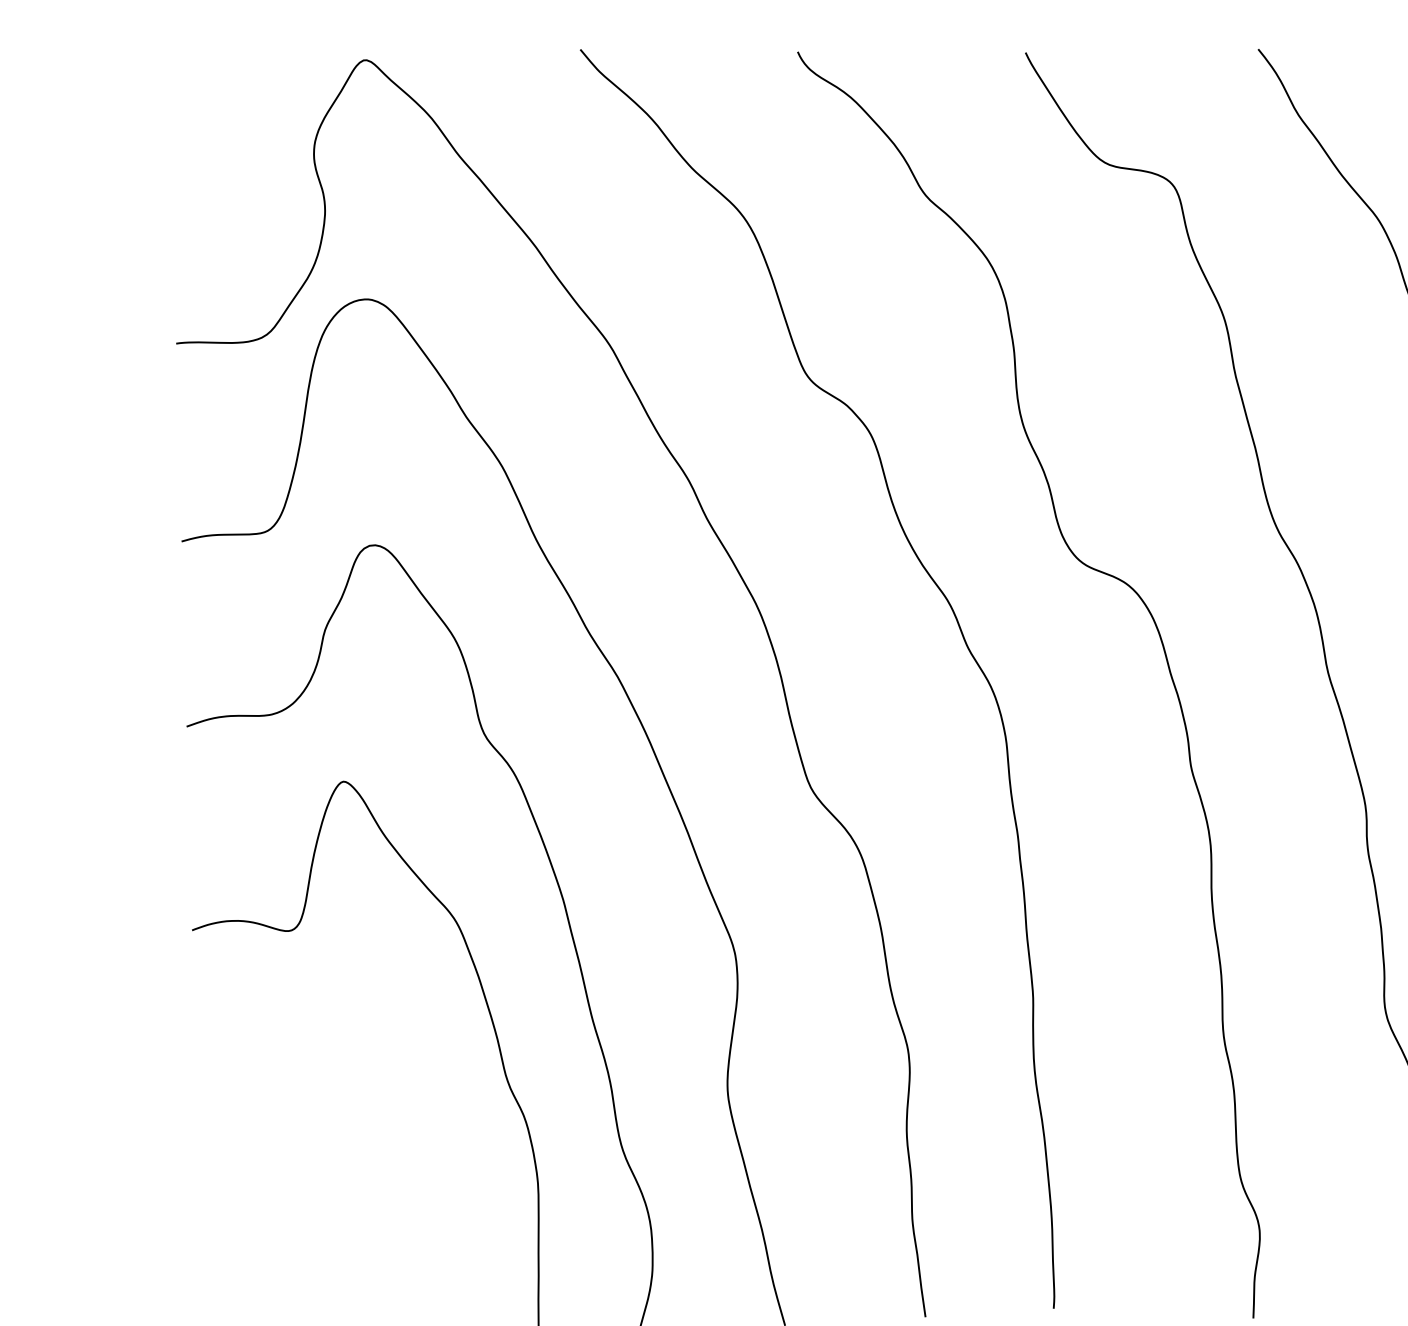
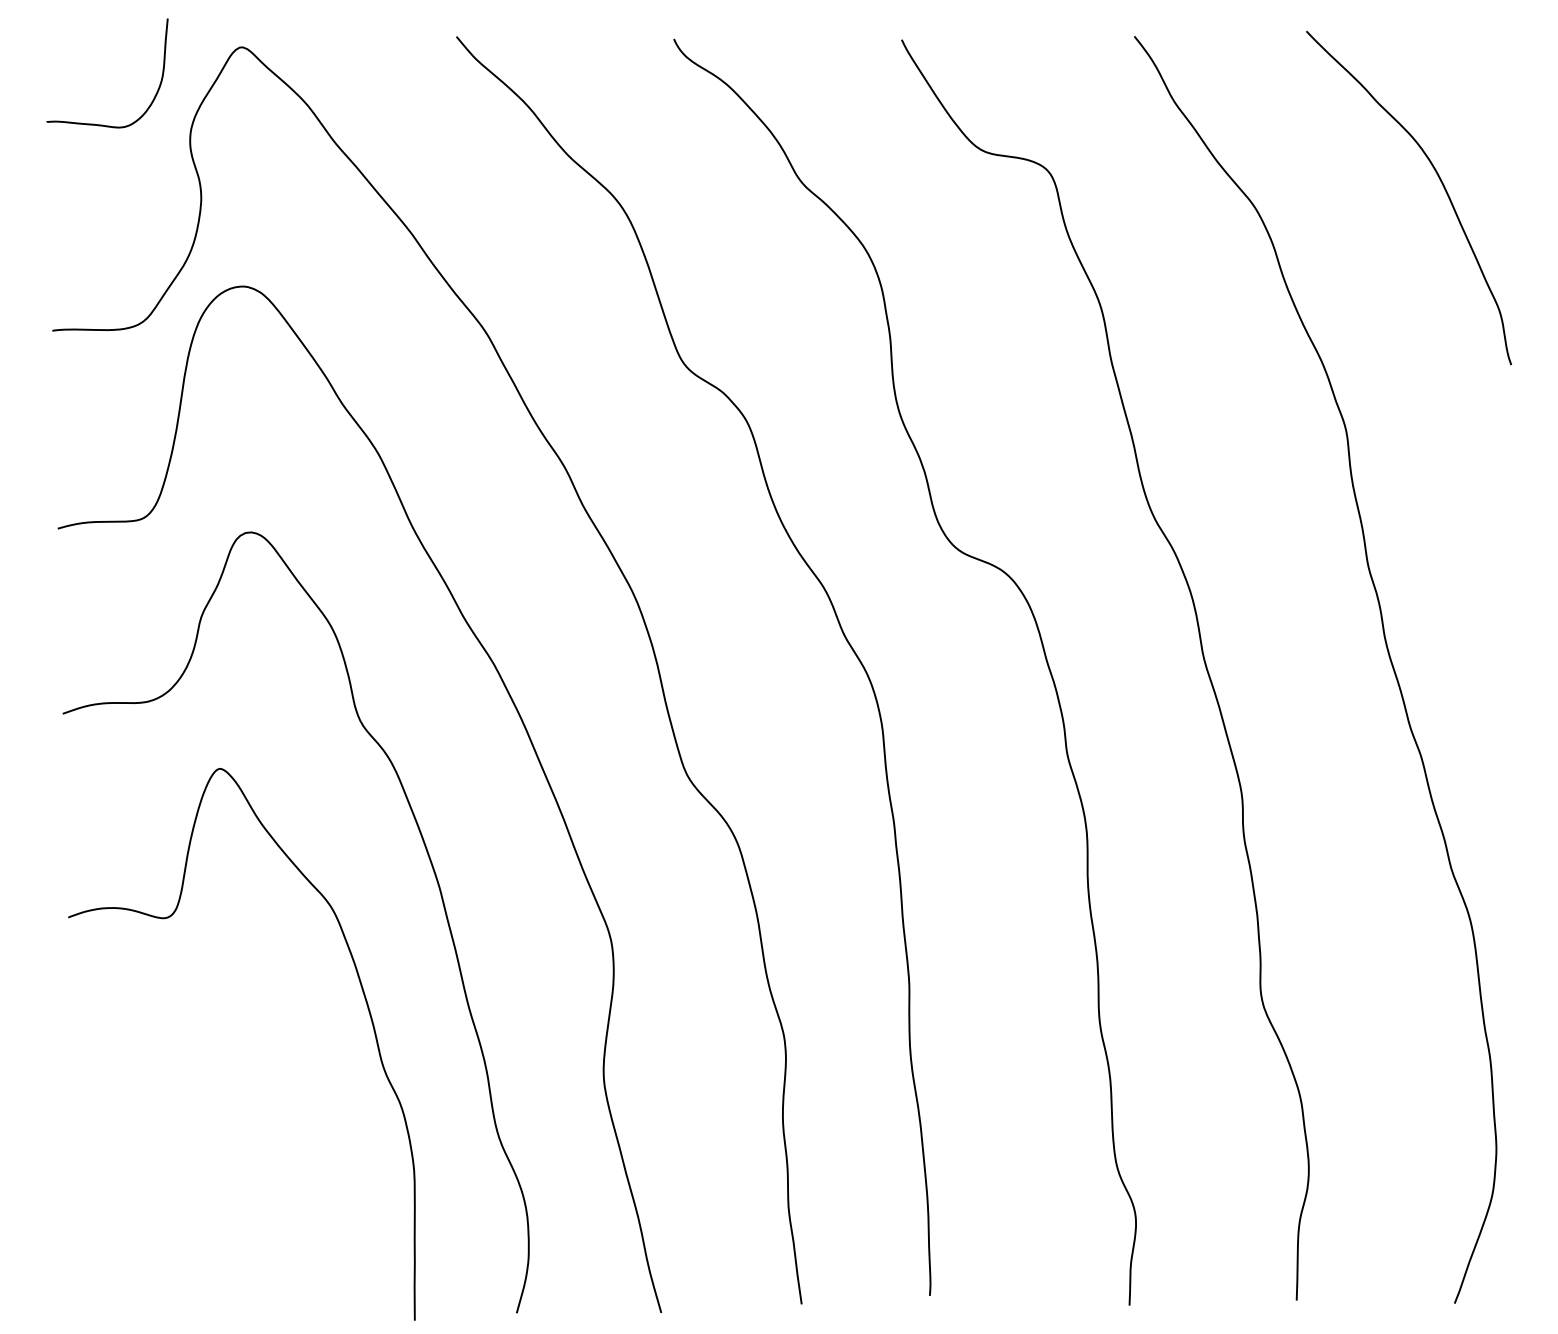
curve: (226, 137) -> (102, 124), added

